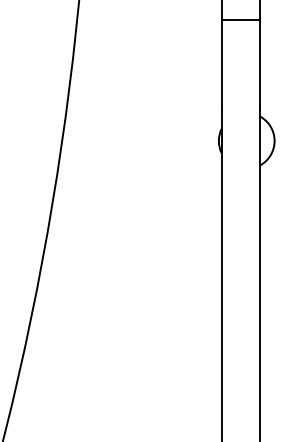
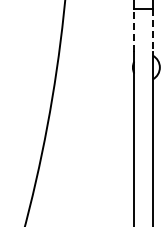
line: (222, 64) -> (134, 30), solid -> dashed
line: (259, 64) -> (152, 30), solid -> dashed

